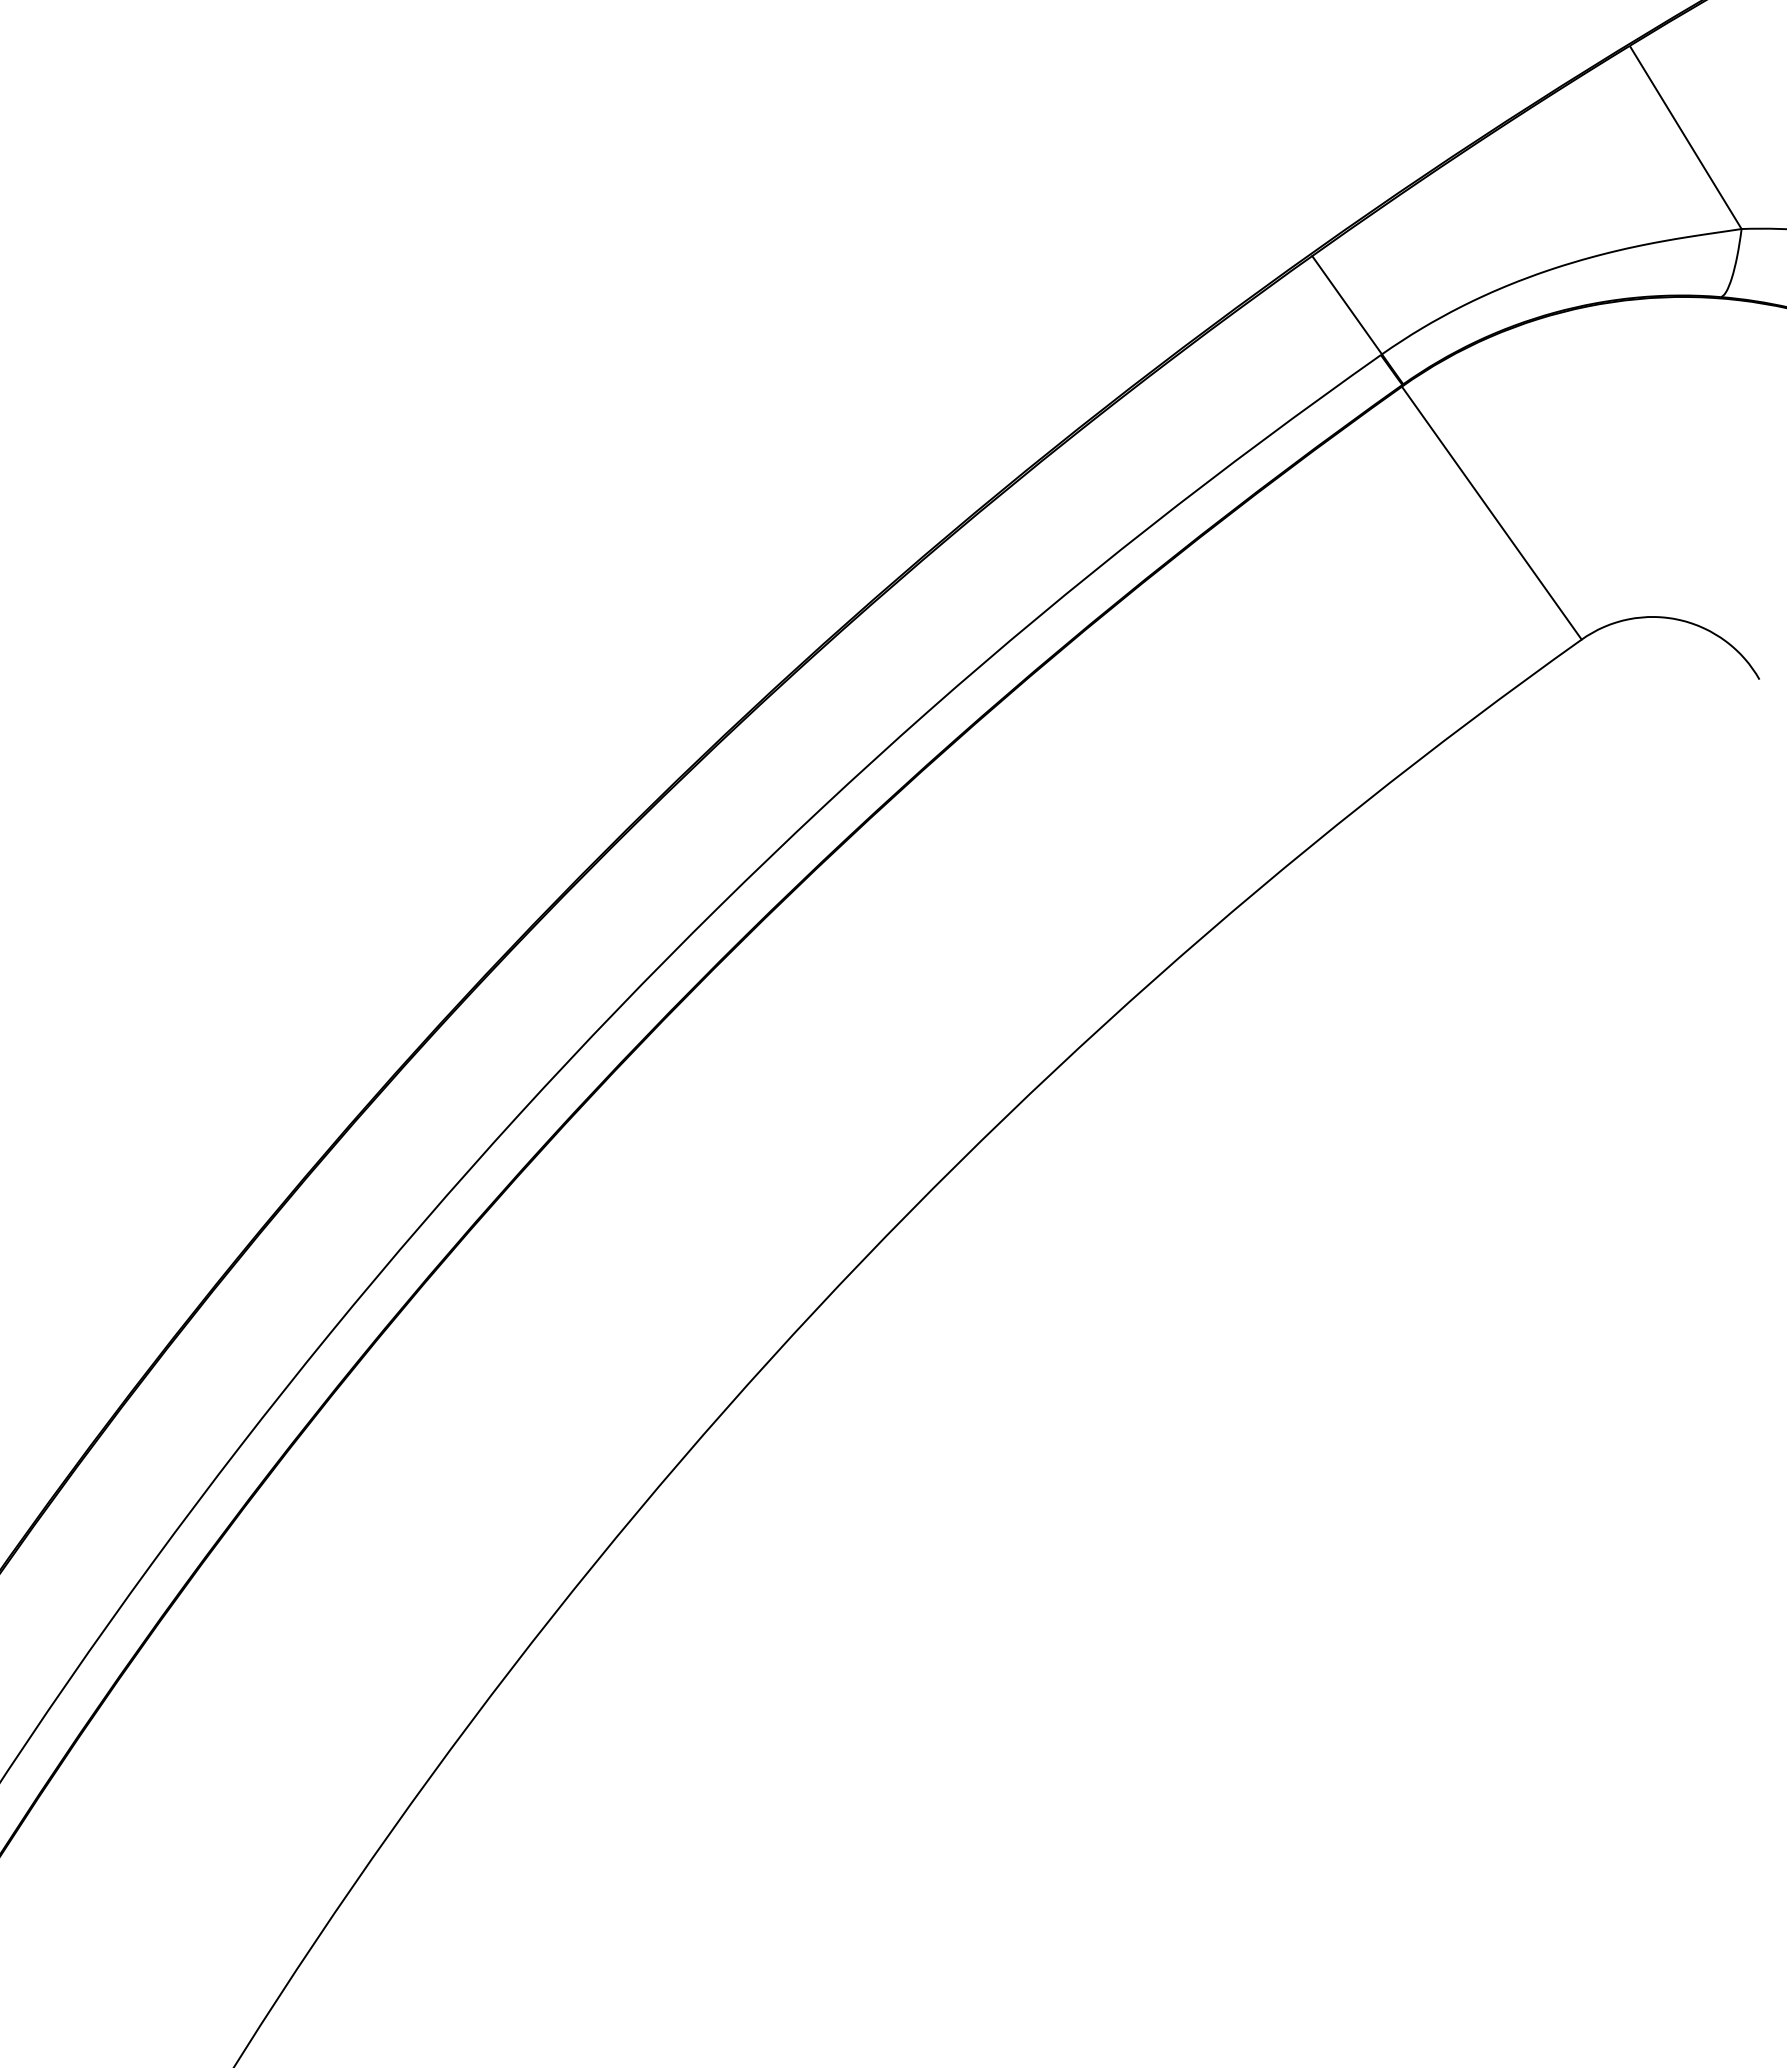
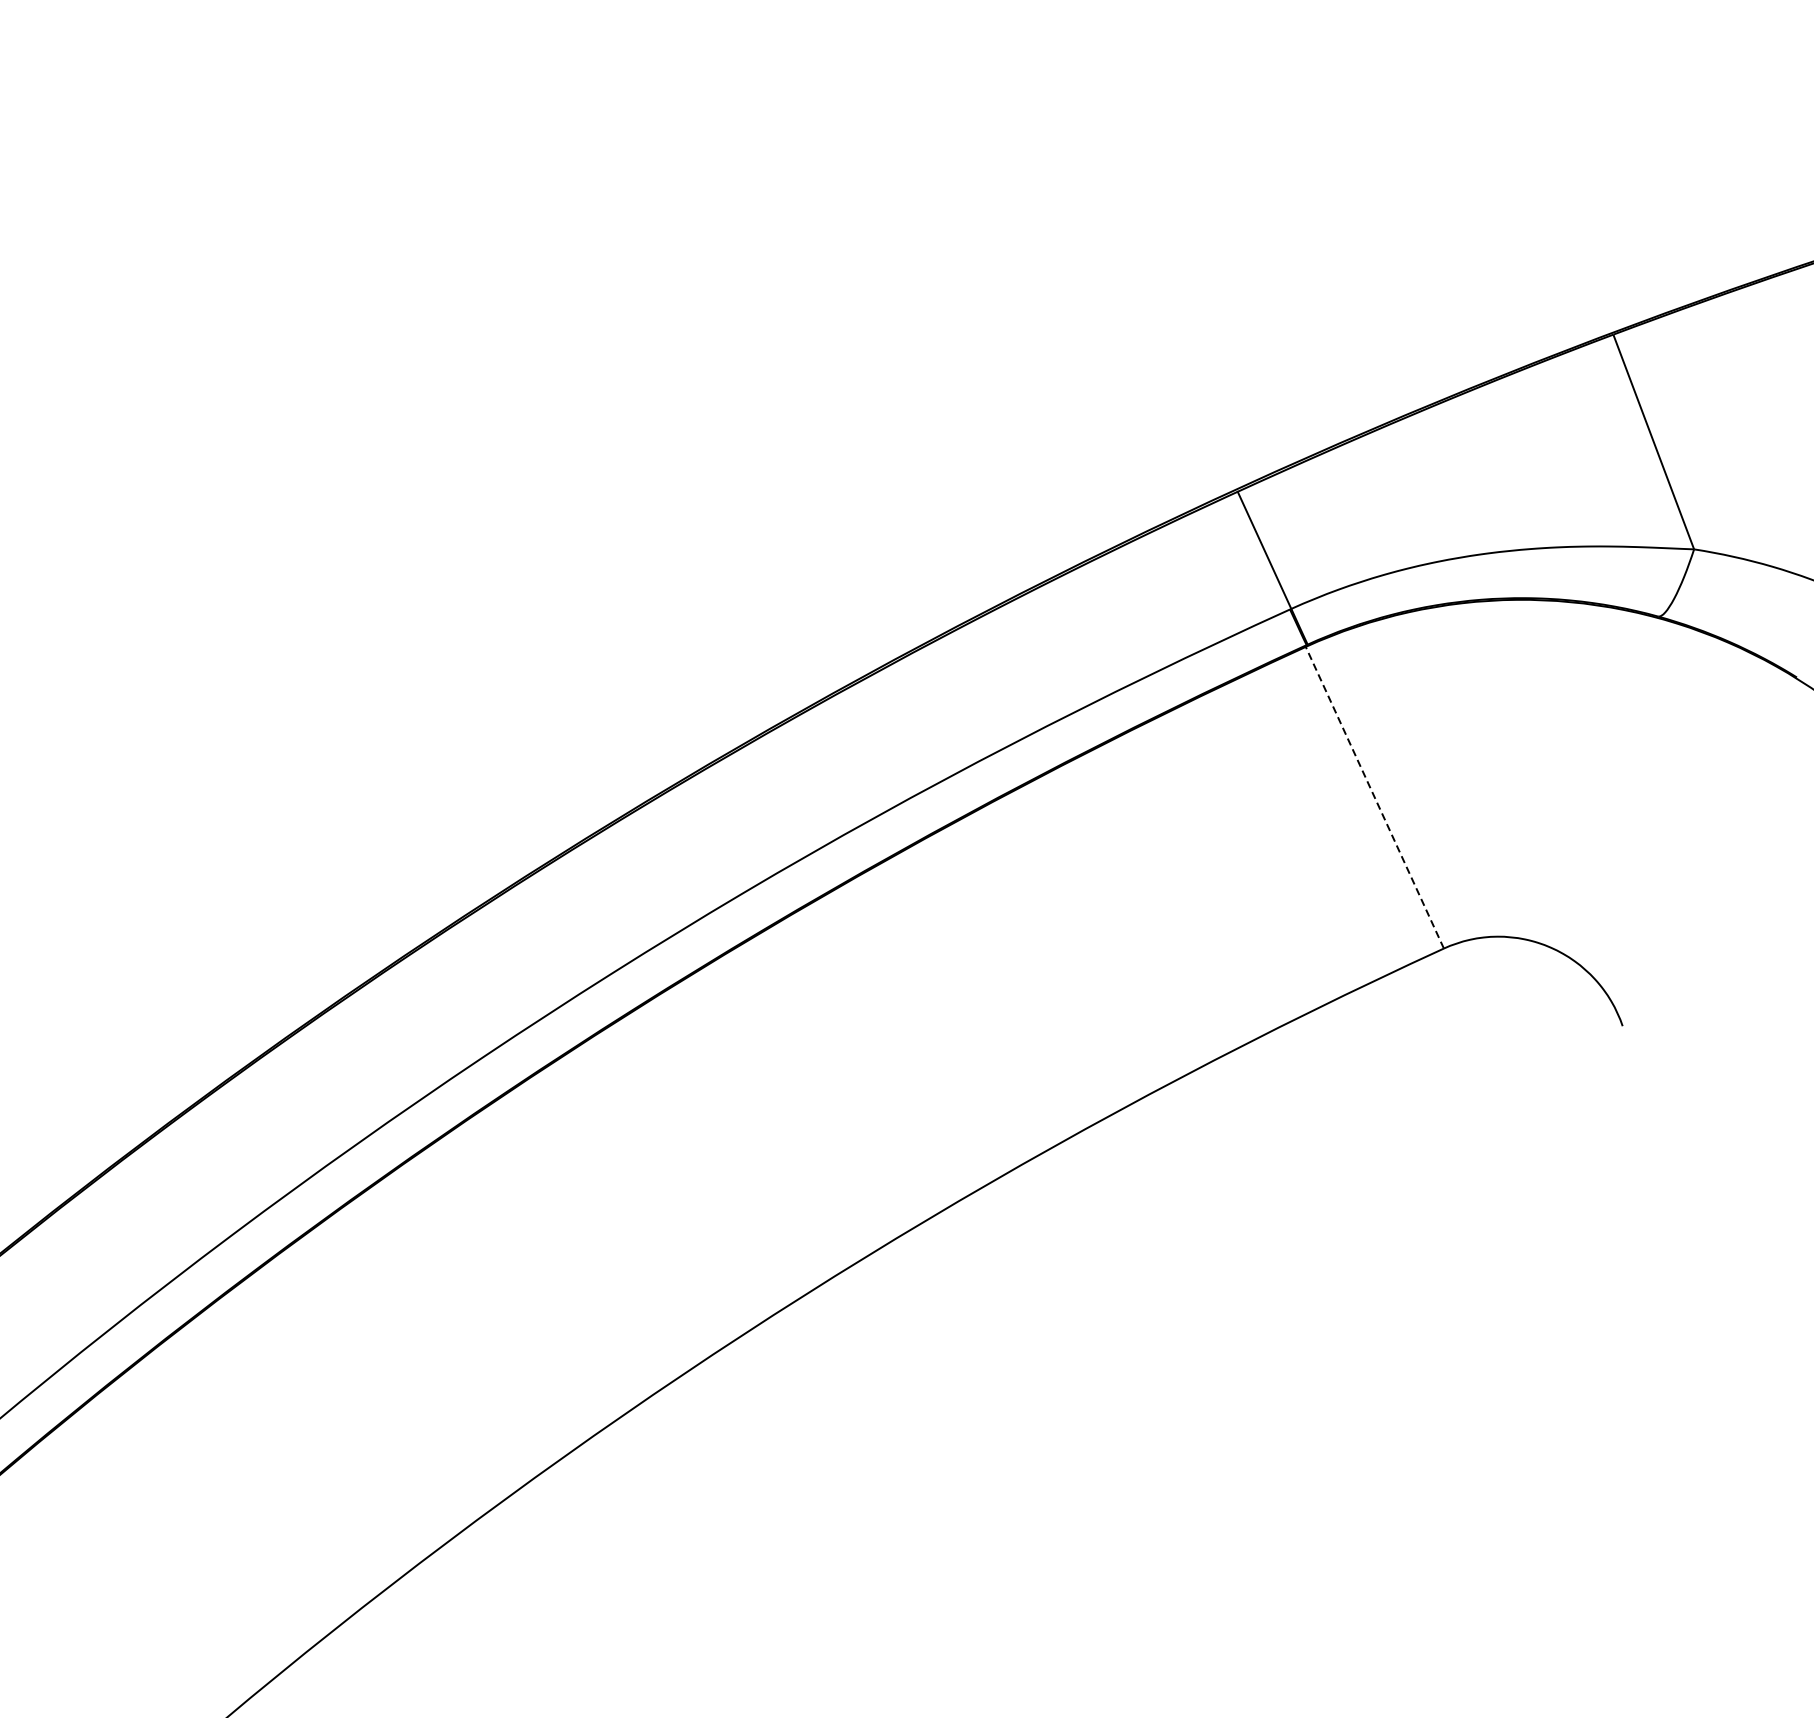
line: (1491, 512) -> (1374, 796), solid -> dashed

